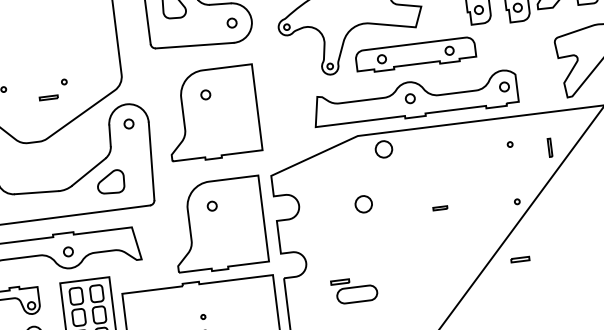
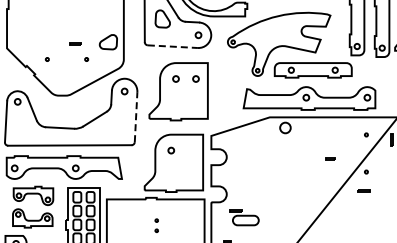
line: (195, 45) -> (173, 46), solid -> dashed
circle: (235, 90) -> (195, 78), added
line: (48, 97) -> (75, 44), moved
line: (152, 160) -> (136, 116), solid -> dashed
part: (109, 182) -> (107, 42), moved
circle: (364, 204) -> (268, 161), removed
part: (439, 207) -> (330, 158), moved
part: (519, 258) -> (363, 190), moved
part: (354, 290) -> (244, 217), moved

